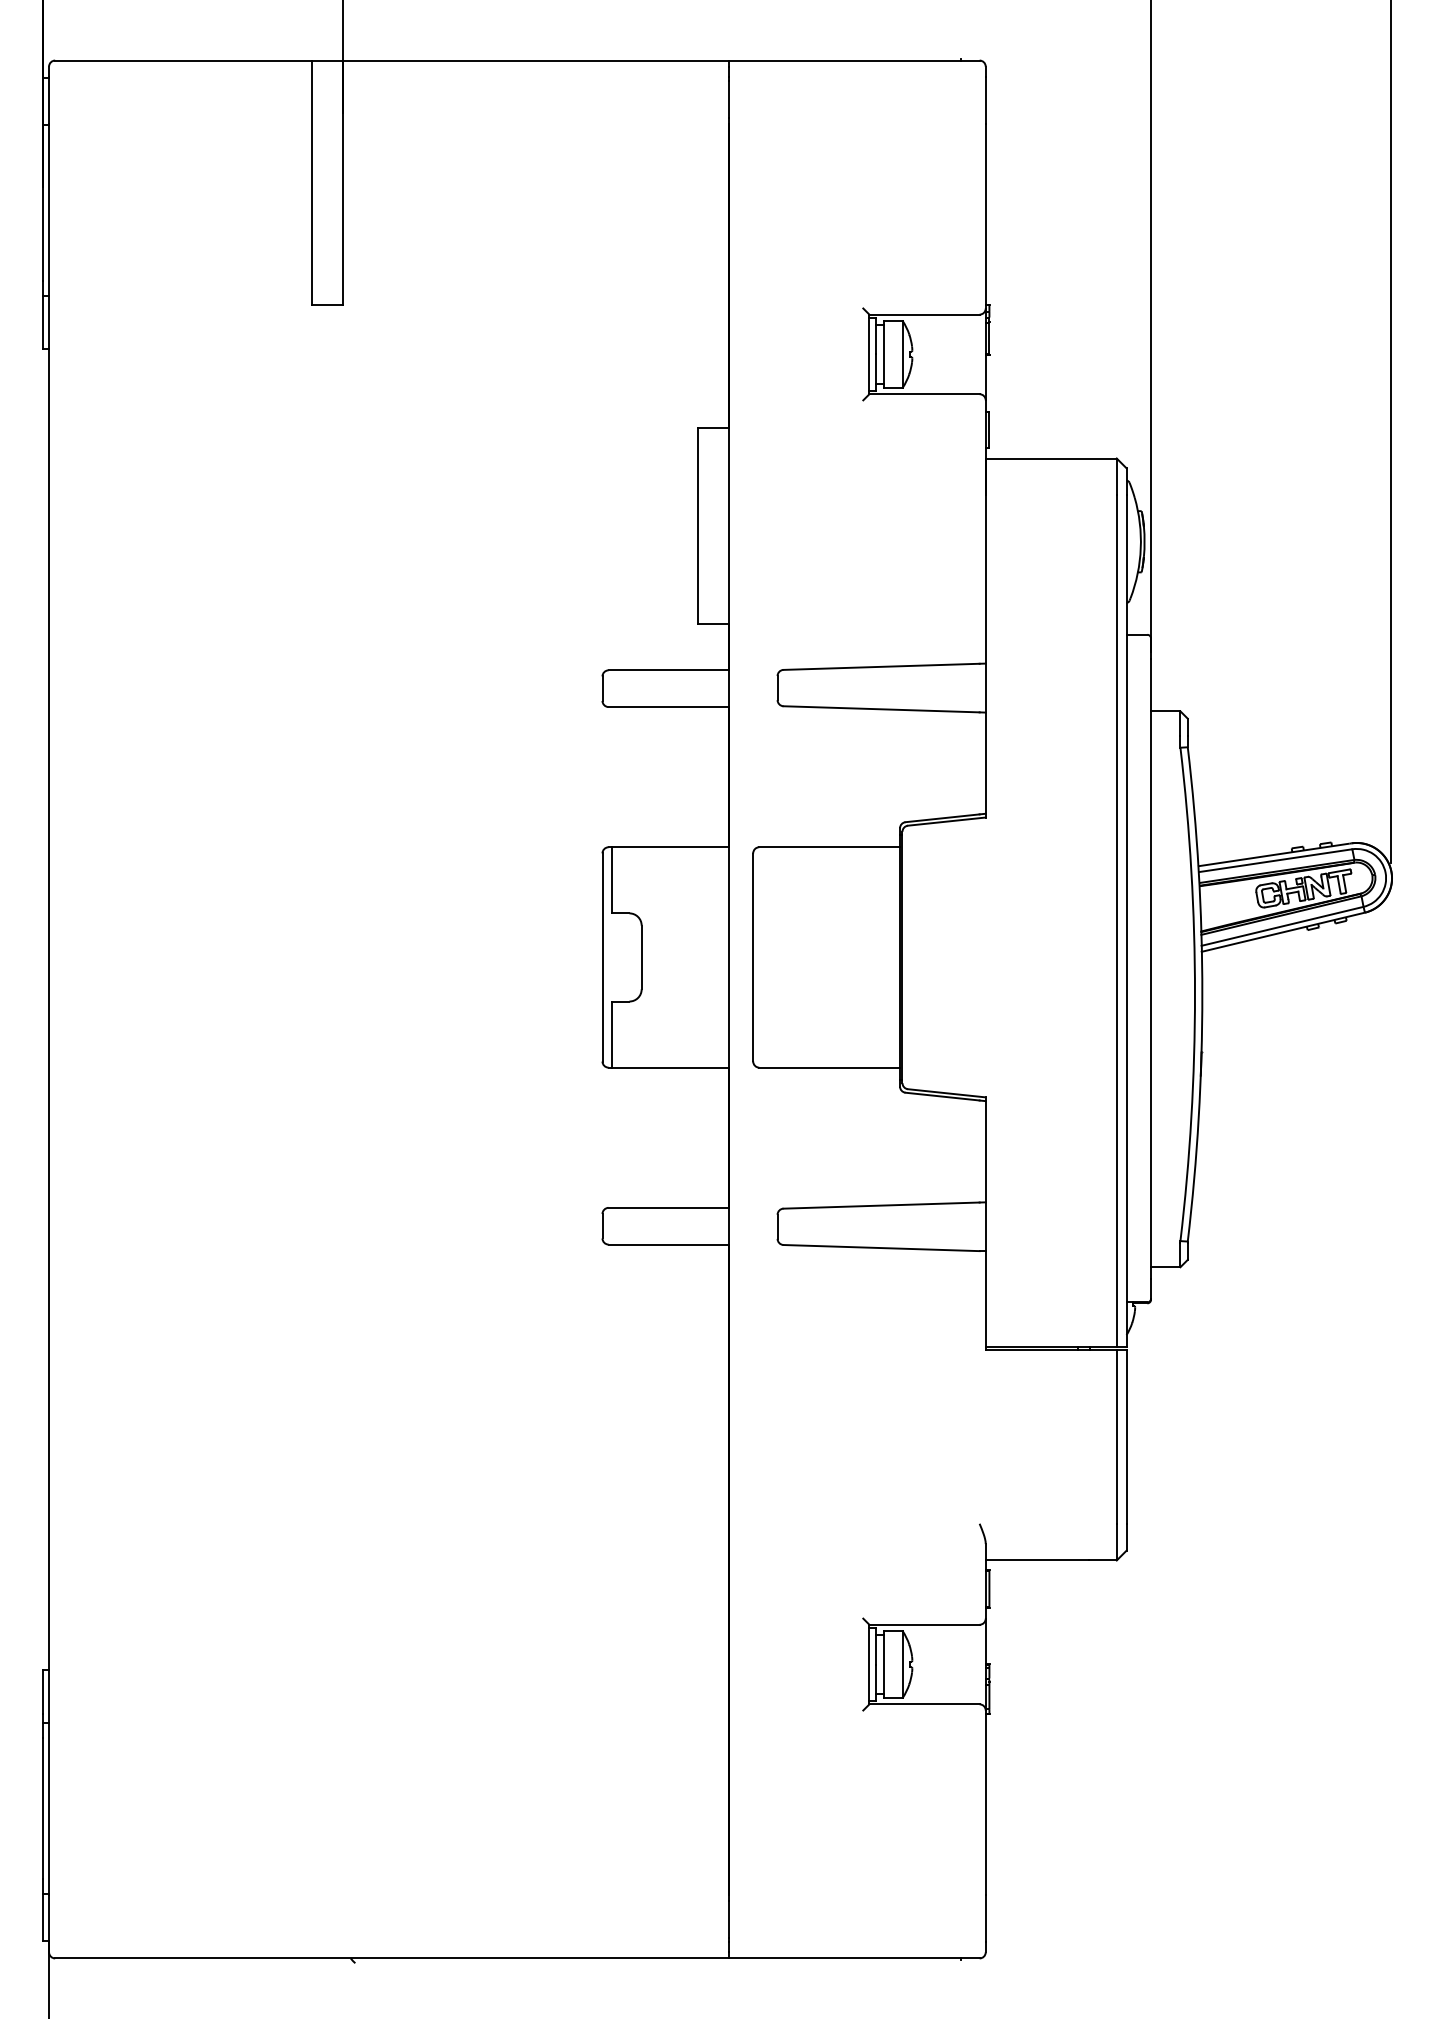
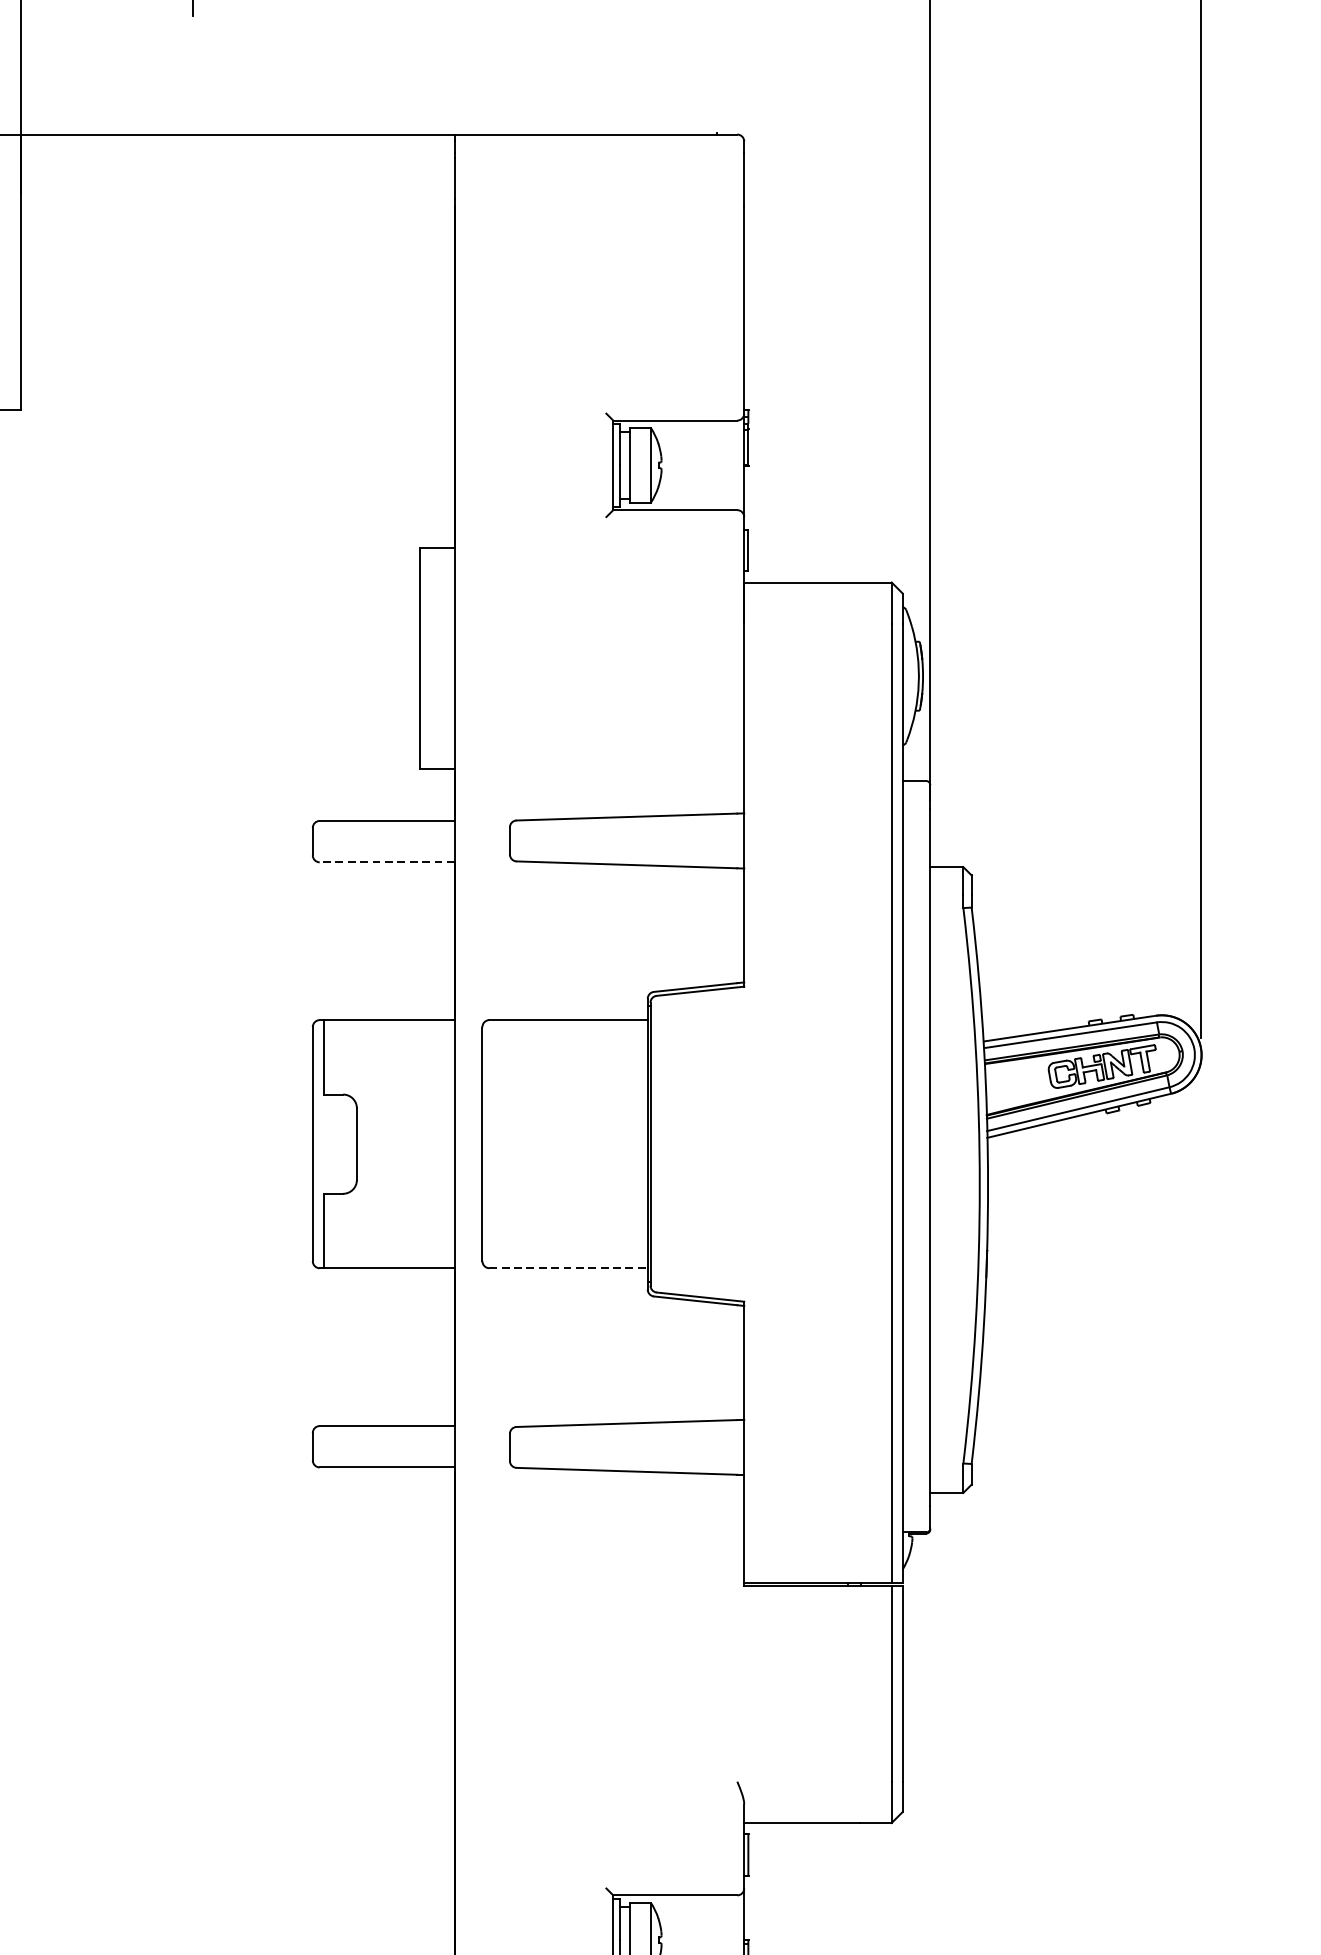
line: (668, 707) -> (387, 862), solid -> dashed
line: (830, 1067) -> (569, 1268), solid -> dashed

